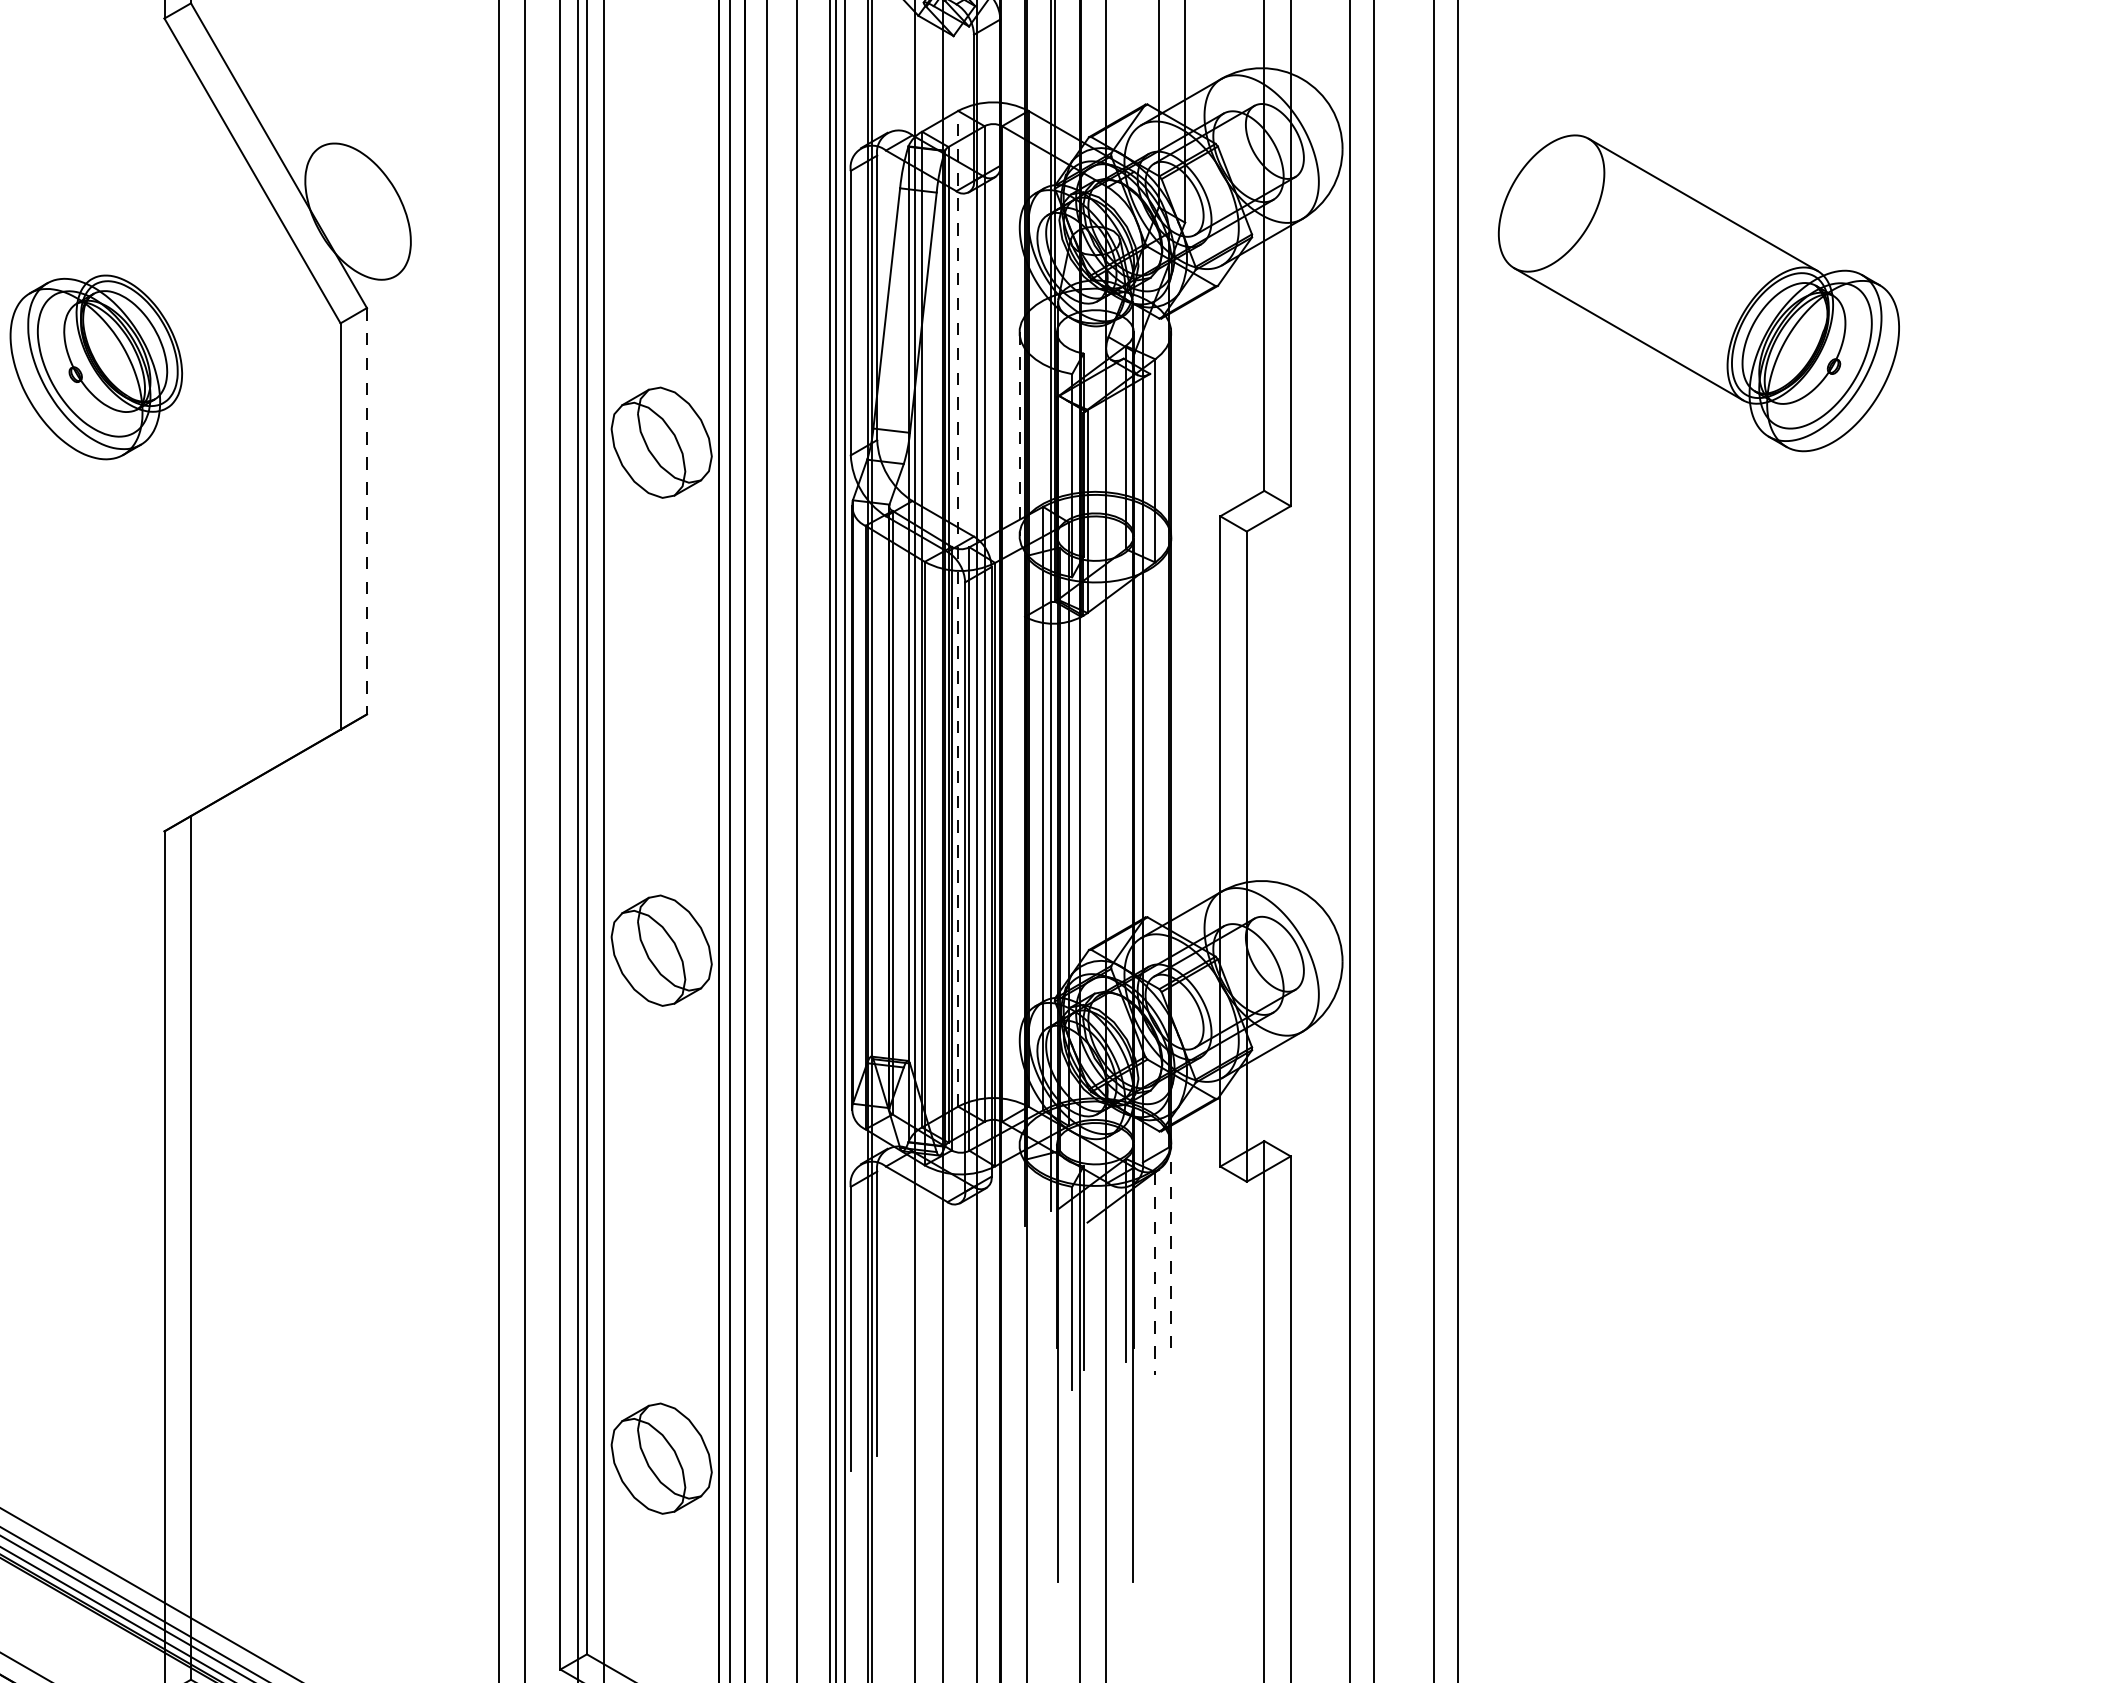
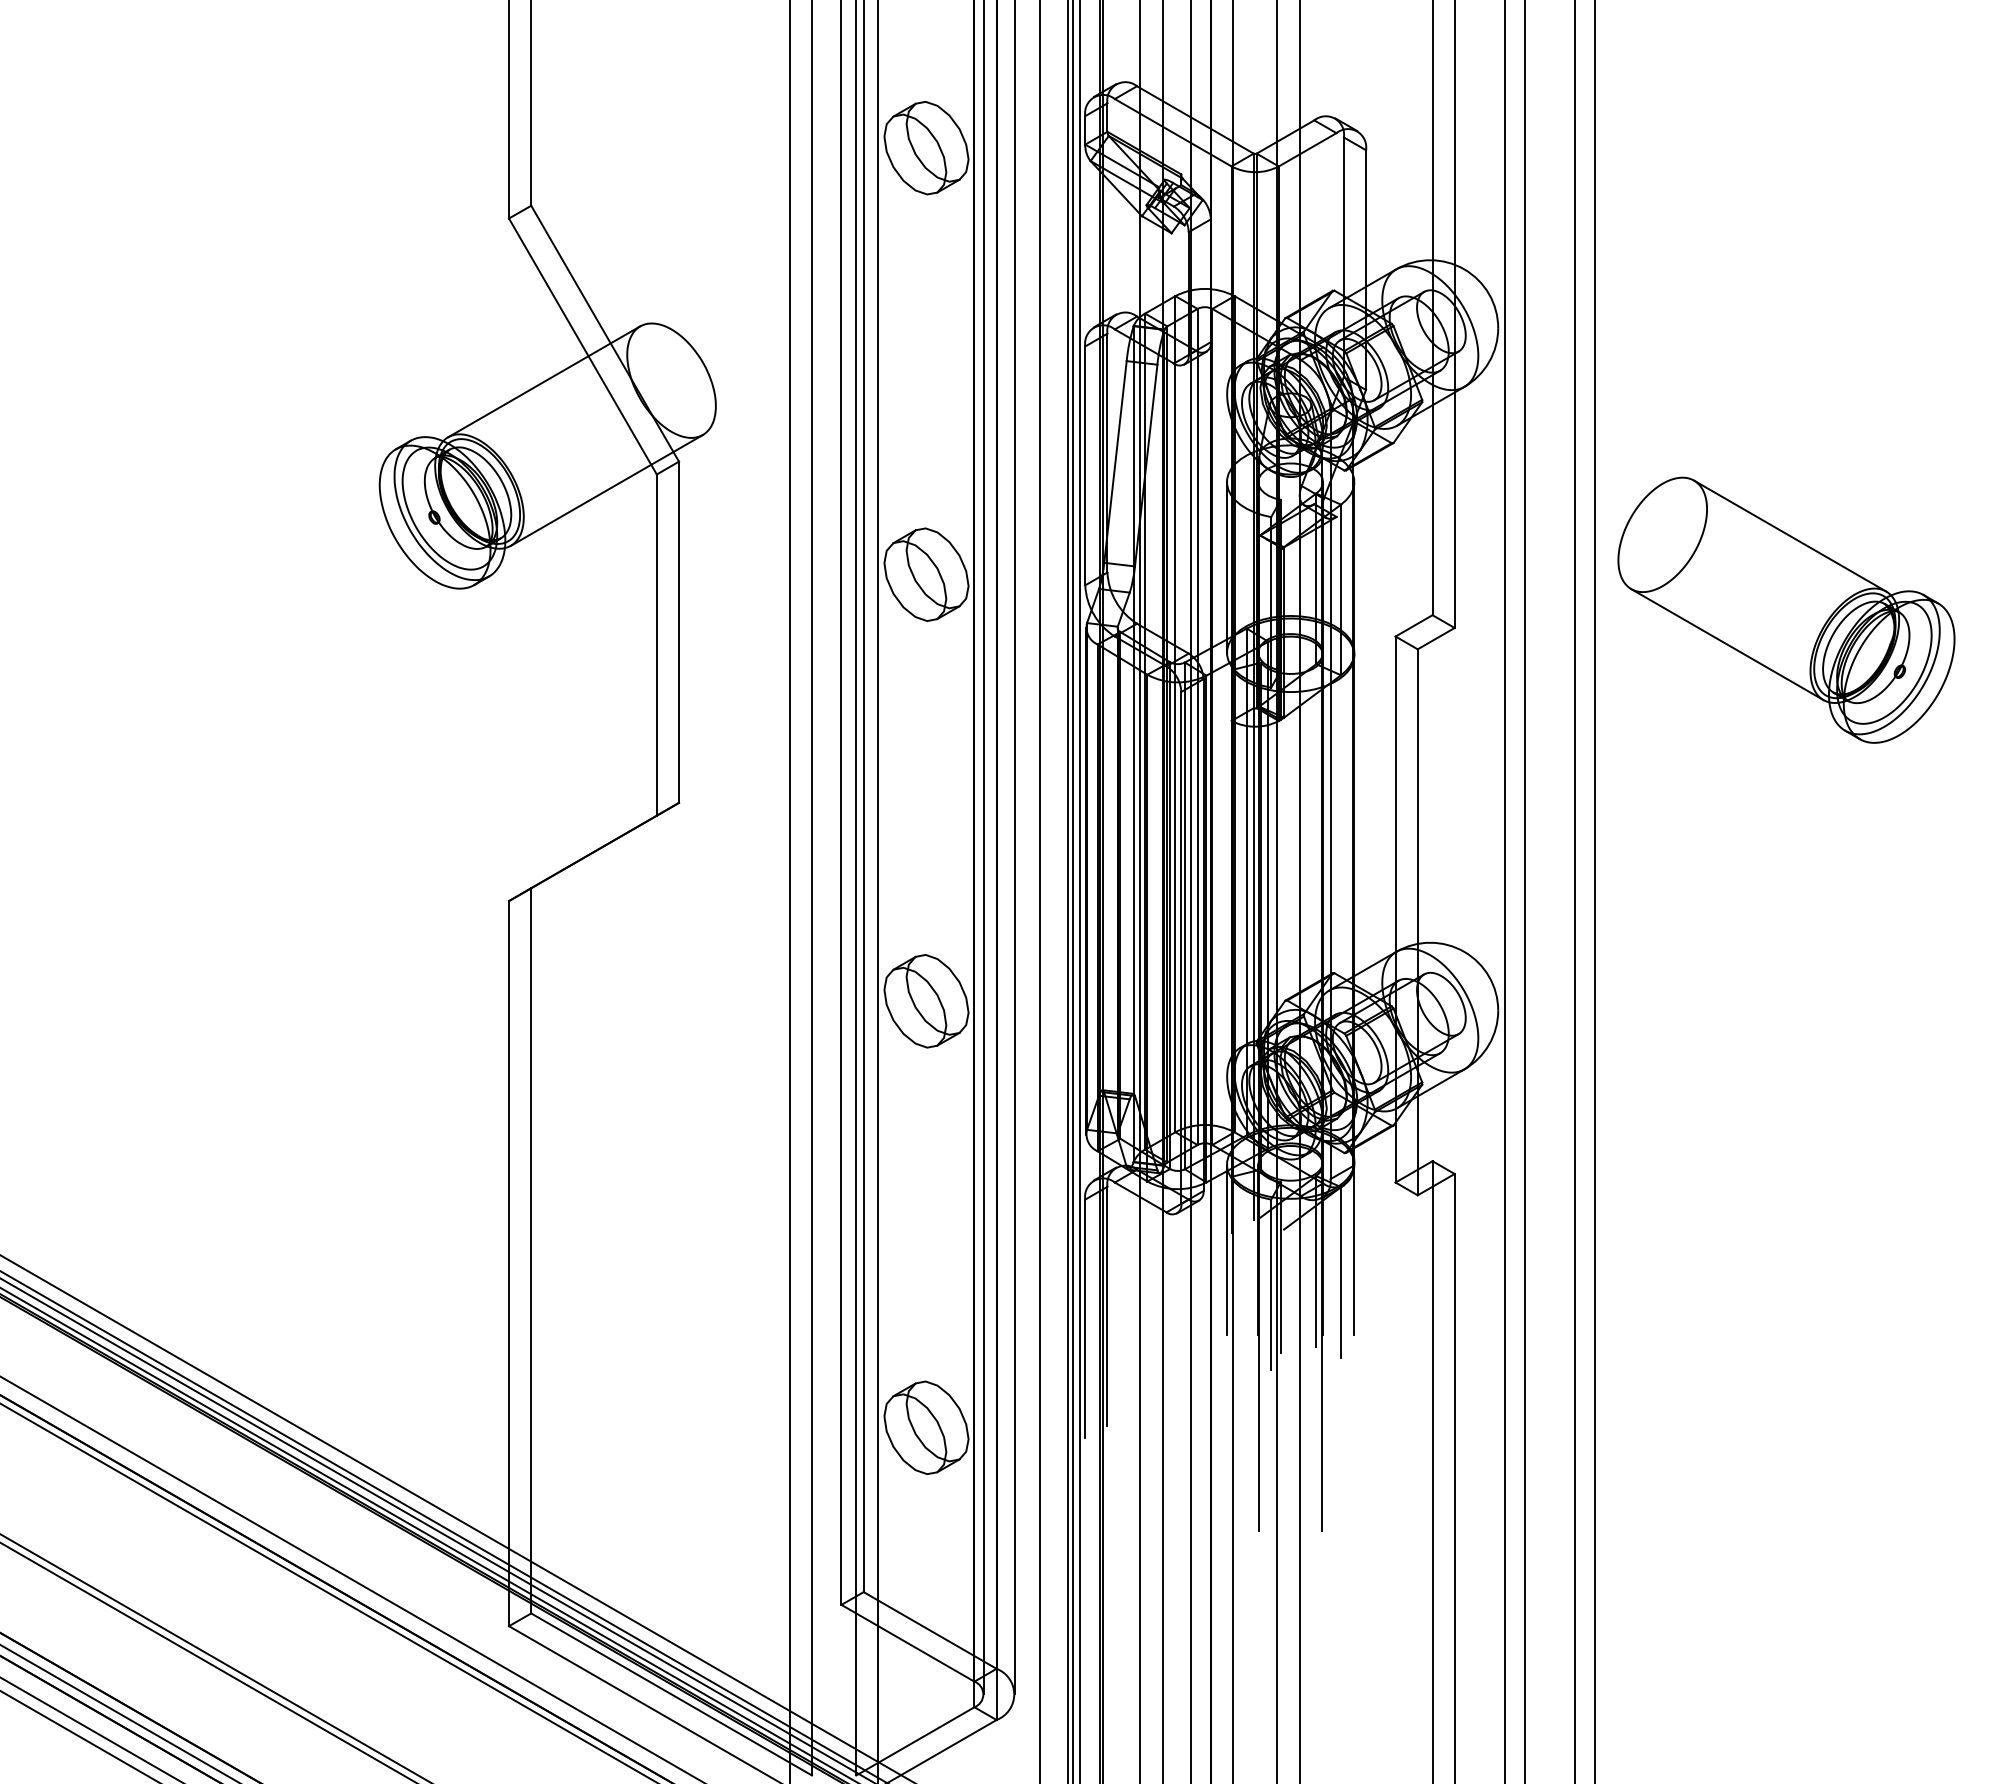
line: (206, 212) -> (544, 381), added
part: (1698, 292) -> (1786, 609), moved
line: (280, 342) -> (606, 490), added
line: (1018, 434) -> (1226, 567), dashed -> solid
line: (366, 511) -> (678, 632), dashed -> solid
line: (958, 607) -> (1175, 713), dashed -> solid
line: (1018, 1246) -> (1226, 1249), added
line: (1171, 1246) -> (1354, 1249), dashed -> solid
line: (1155, 1273) -> (1341, 1272), dashed -> solid

